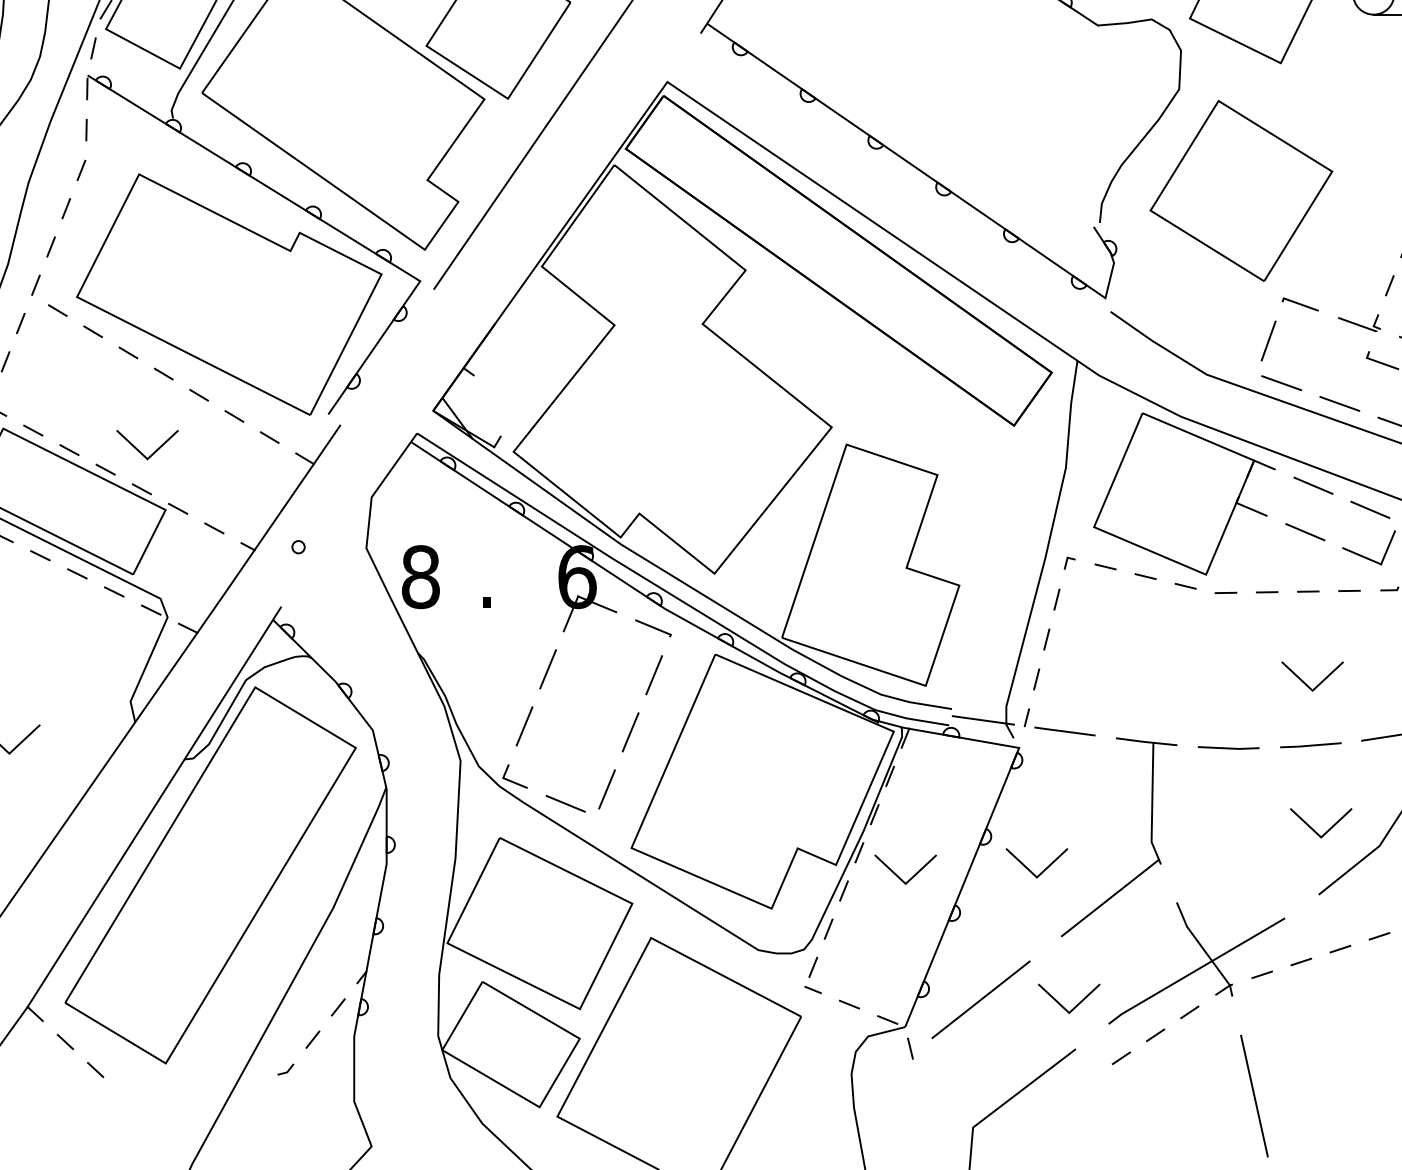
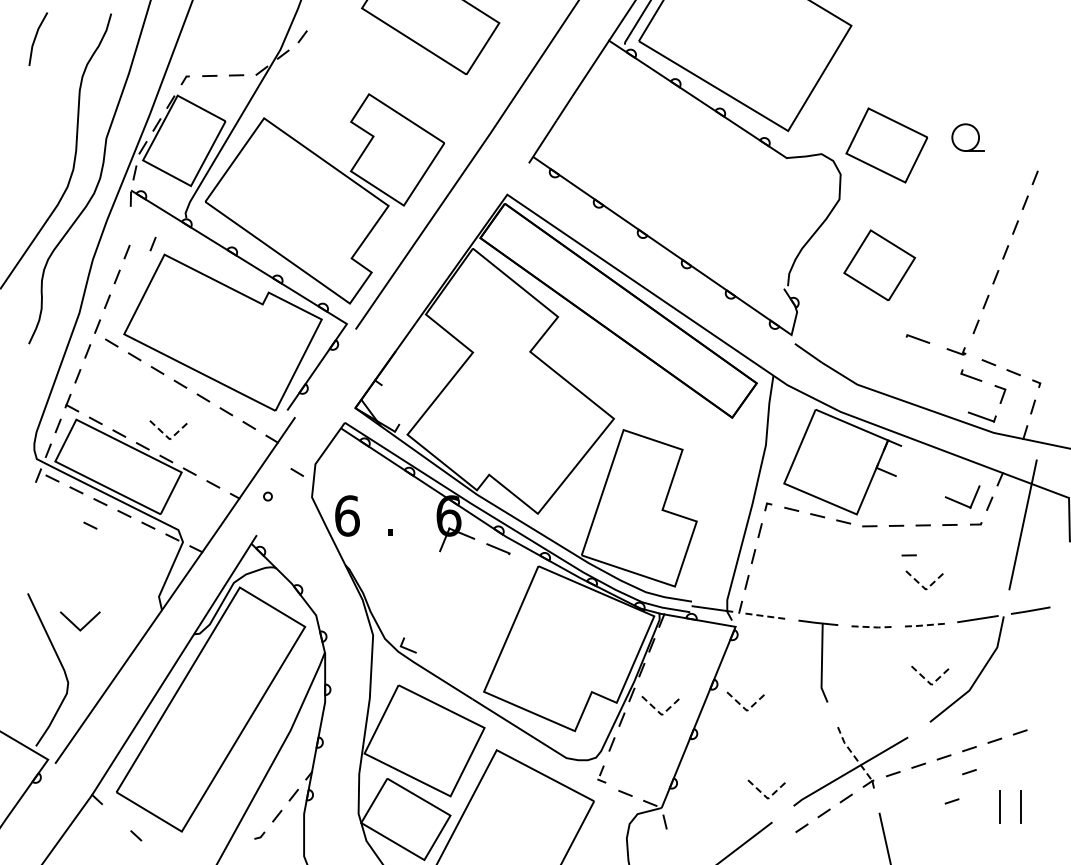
line: (86, 129) -> (130, 225), removed
line: (120, 157) -> (152, 243), added
part: (1240, 191) -> (879, 265), size x0.6
part: (1359, 323) -> (956, 351), size x0.7
line: (1268, 340) -> (897, 362), removed
line: (1280, 382) -> (905, 389), removed
line: (1339, 403) -> (943, 403), removed
line: (146, 459) -> (169, 439), solid -> dashed
line: (1313, 485) -> (926, 456), removed
line: (344, 510) -> (297, 472), added
line: (1370, 510) -> (963, 472), removed
line: (1305, 531) -> (921, 486), removed
text: (421, 576) -> (347, 515), 8 -> 6
line: (25, 591) -> (90, 525), added
line: (1285, 637) -> (908, 555), added
line: (547, 668) -> (429, 575), removed
line: (653, 674) -> (498, 579), removed
line: (1313, 690) -> (926, 589), solid -> dashed
line: (524, 725) -> (414, 612), removed
line: (630, 731) -> (483, 616), removed
line: (1063, 731) -> (764, 616), solid -> dashed
line: (1310, 745) -> (924, 625), solid -> dashed
line: (1230, 748) -> (872, 627), solid -> dashed
line: (607, 788) -> (468, 653), removed
line: (565, 804) -> (441, 663), removed
line: (1321, 836) -> (931, 684), solid -> dashed
line: (1037, 876) -> (747, 710), solid -> dashed
line: (904, 884) -> (661, 715), solid -> dashed
line: (1109, 898) -> (794, 724), removed
line: (1200, 944) -> (853, 754), solid -> dashed
line: (1379, 972) -> (969, 772), added
part: (812, 975) -> (601, 774), size x0.7
line: (980, 1000) -> (710, 790), removed
line: (1069, 1012) -> (768, 798), solid -> dashed
line: (1351, 1017) -> (951, 801), added
line: (65, 1041) -> (116, 817), removed

